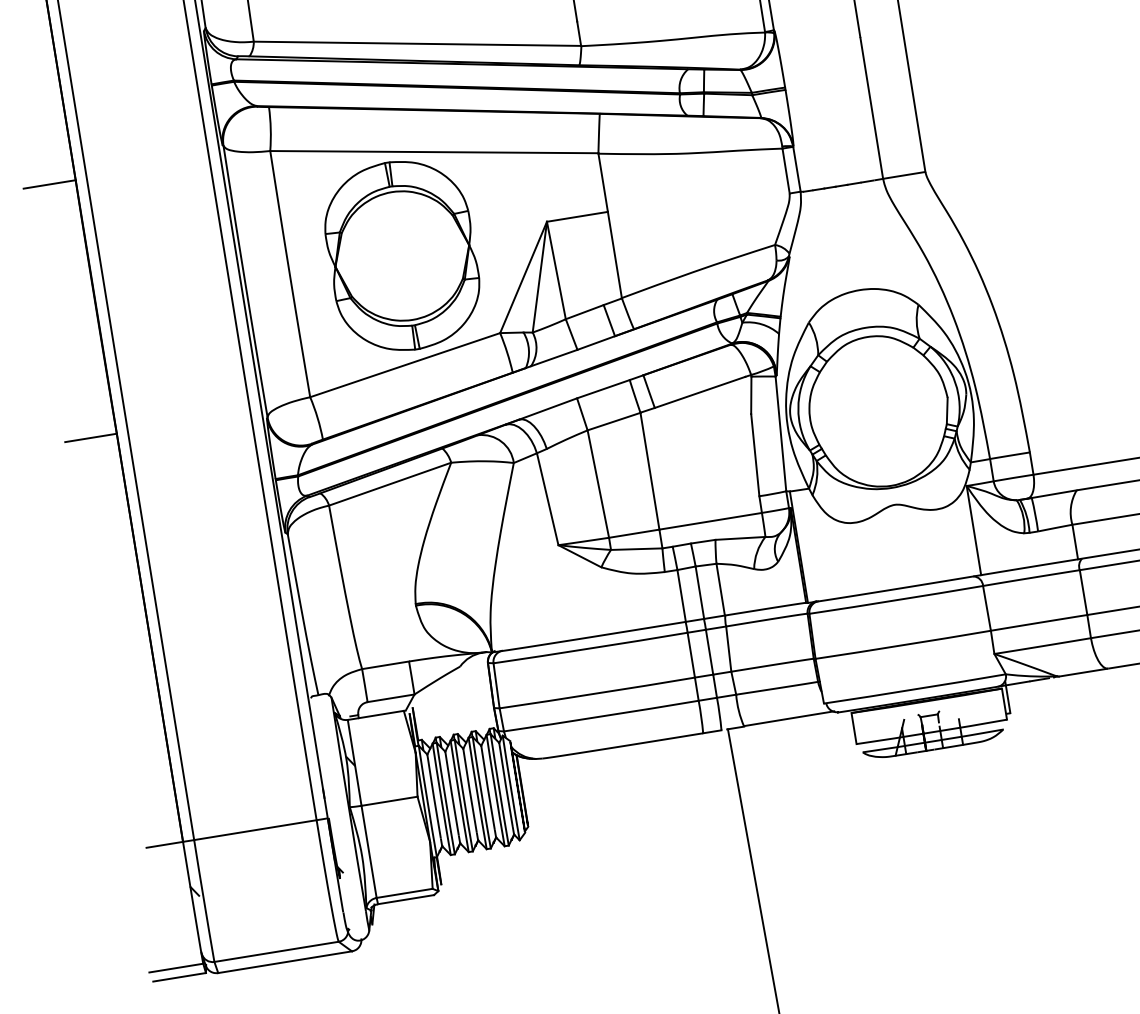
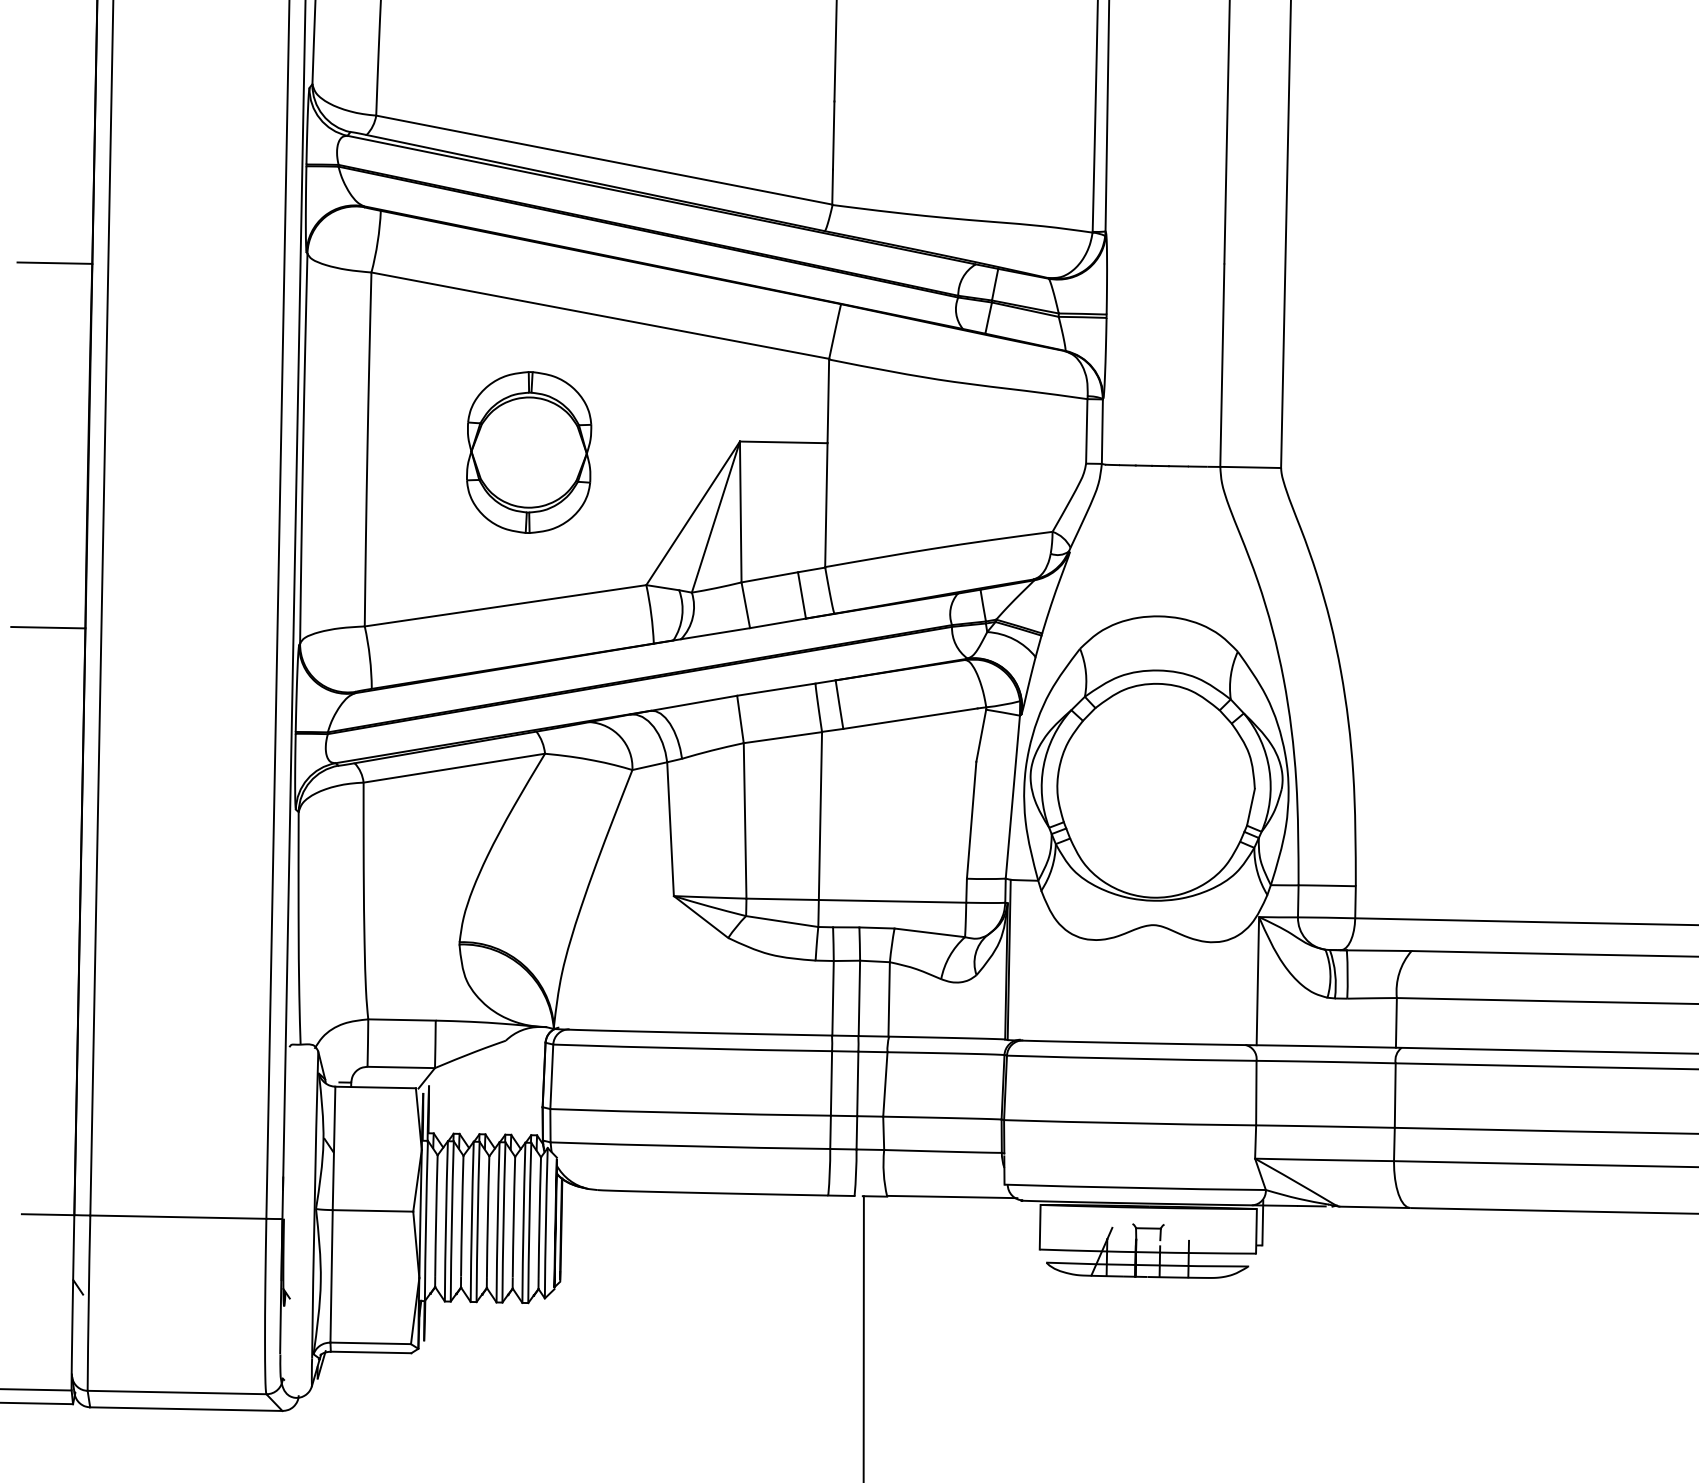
part: (401, 256) -> (528, 452), size x0.6

